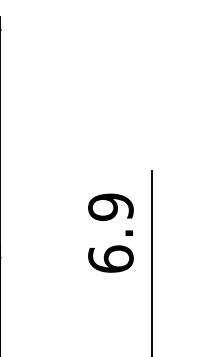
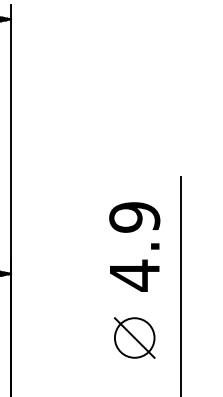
text: (110, 259) -> (134, 275), 6.9 -> 4.9
part: (110, 314) -> (134, 337), added

